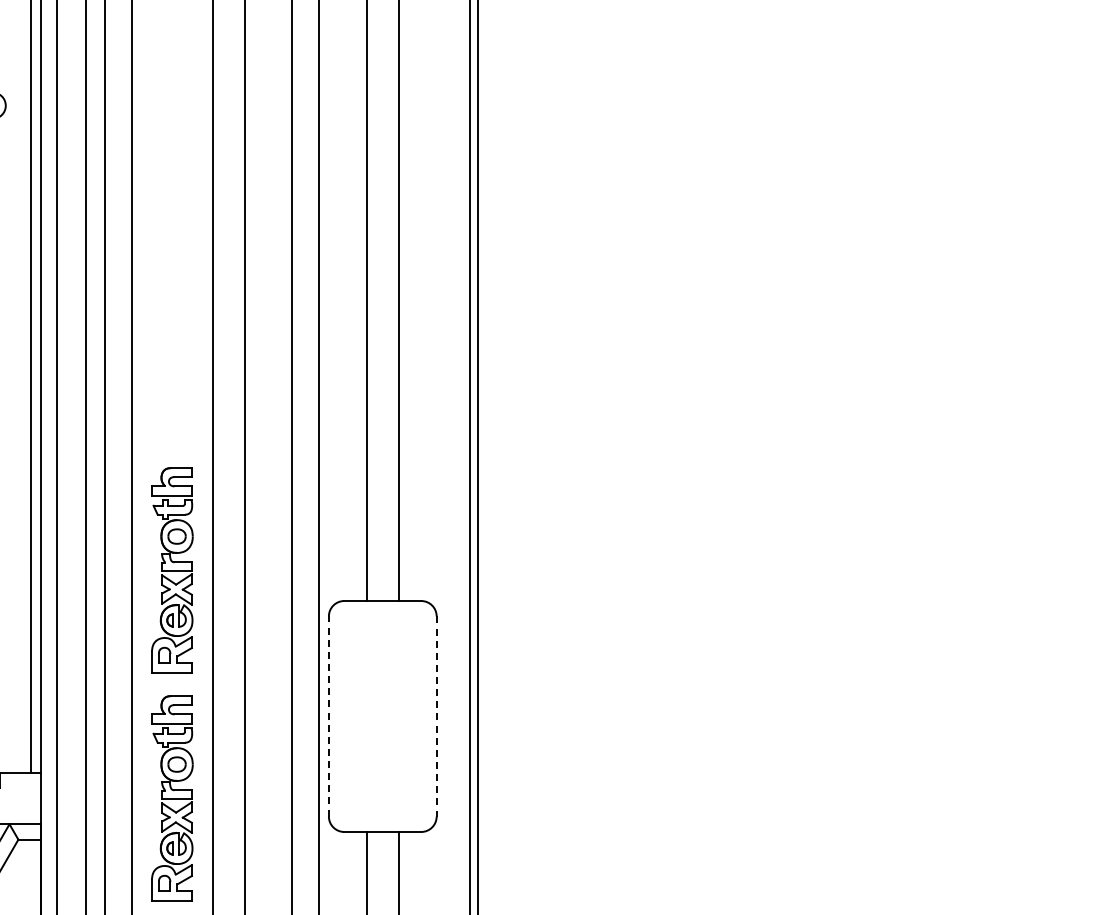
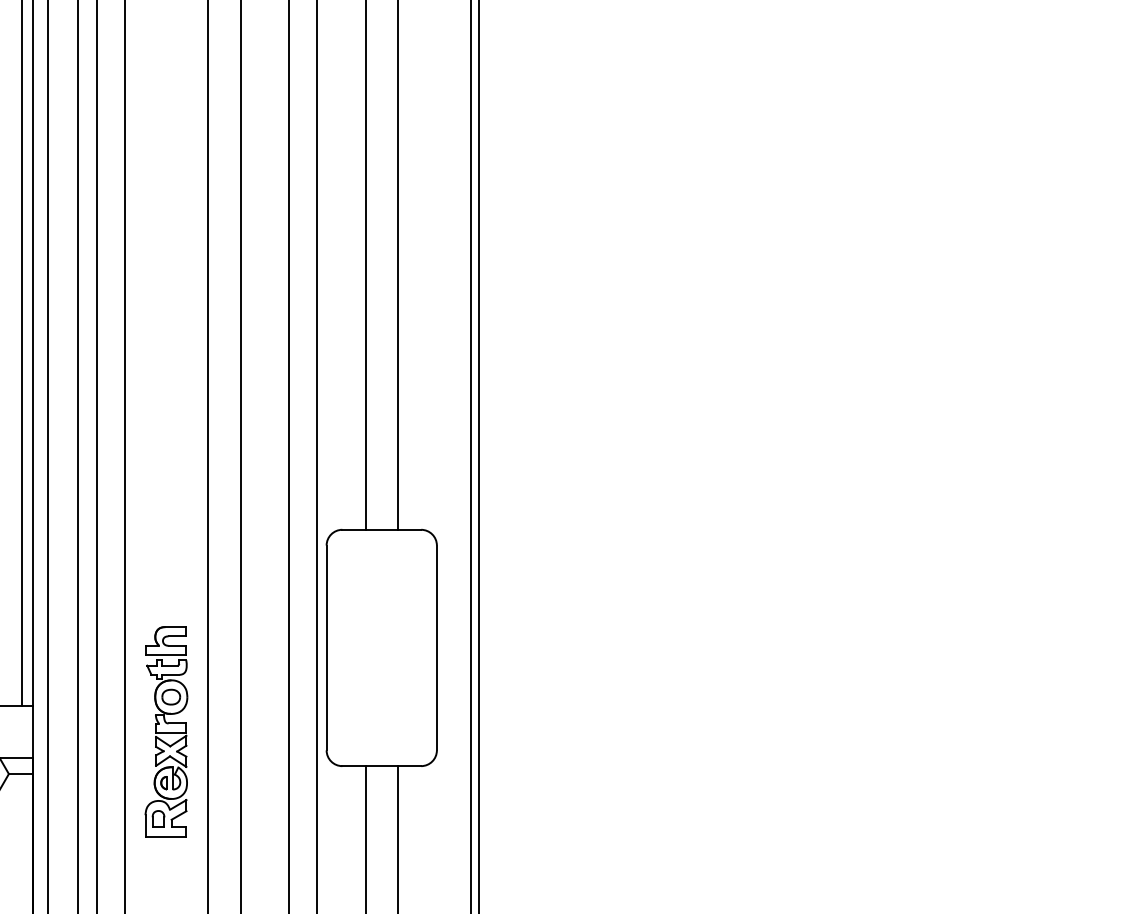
part: (172, 570) -> (166, 498), removed
line: (328, 716) -> (326, 647), dashed -> solid
line: (436, 717) -> (436, 649), dashed -> solid

